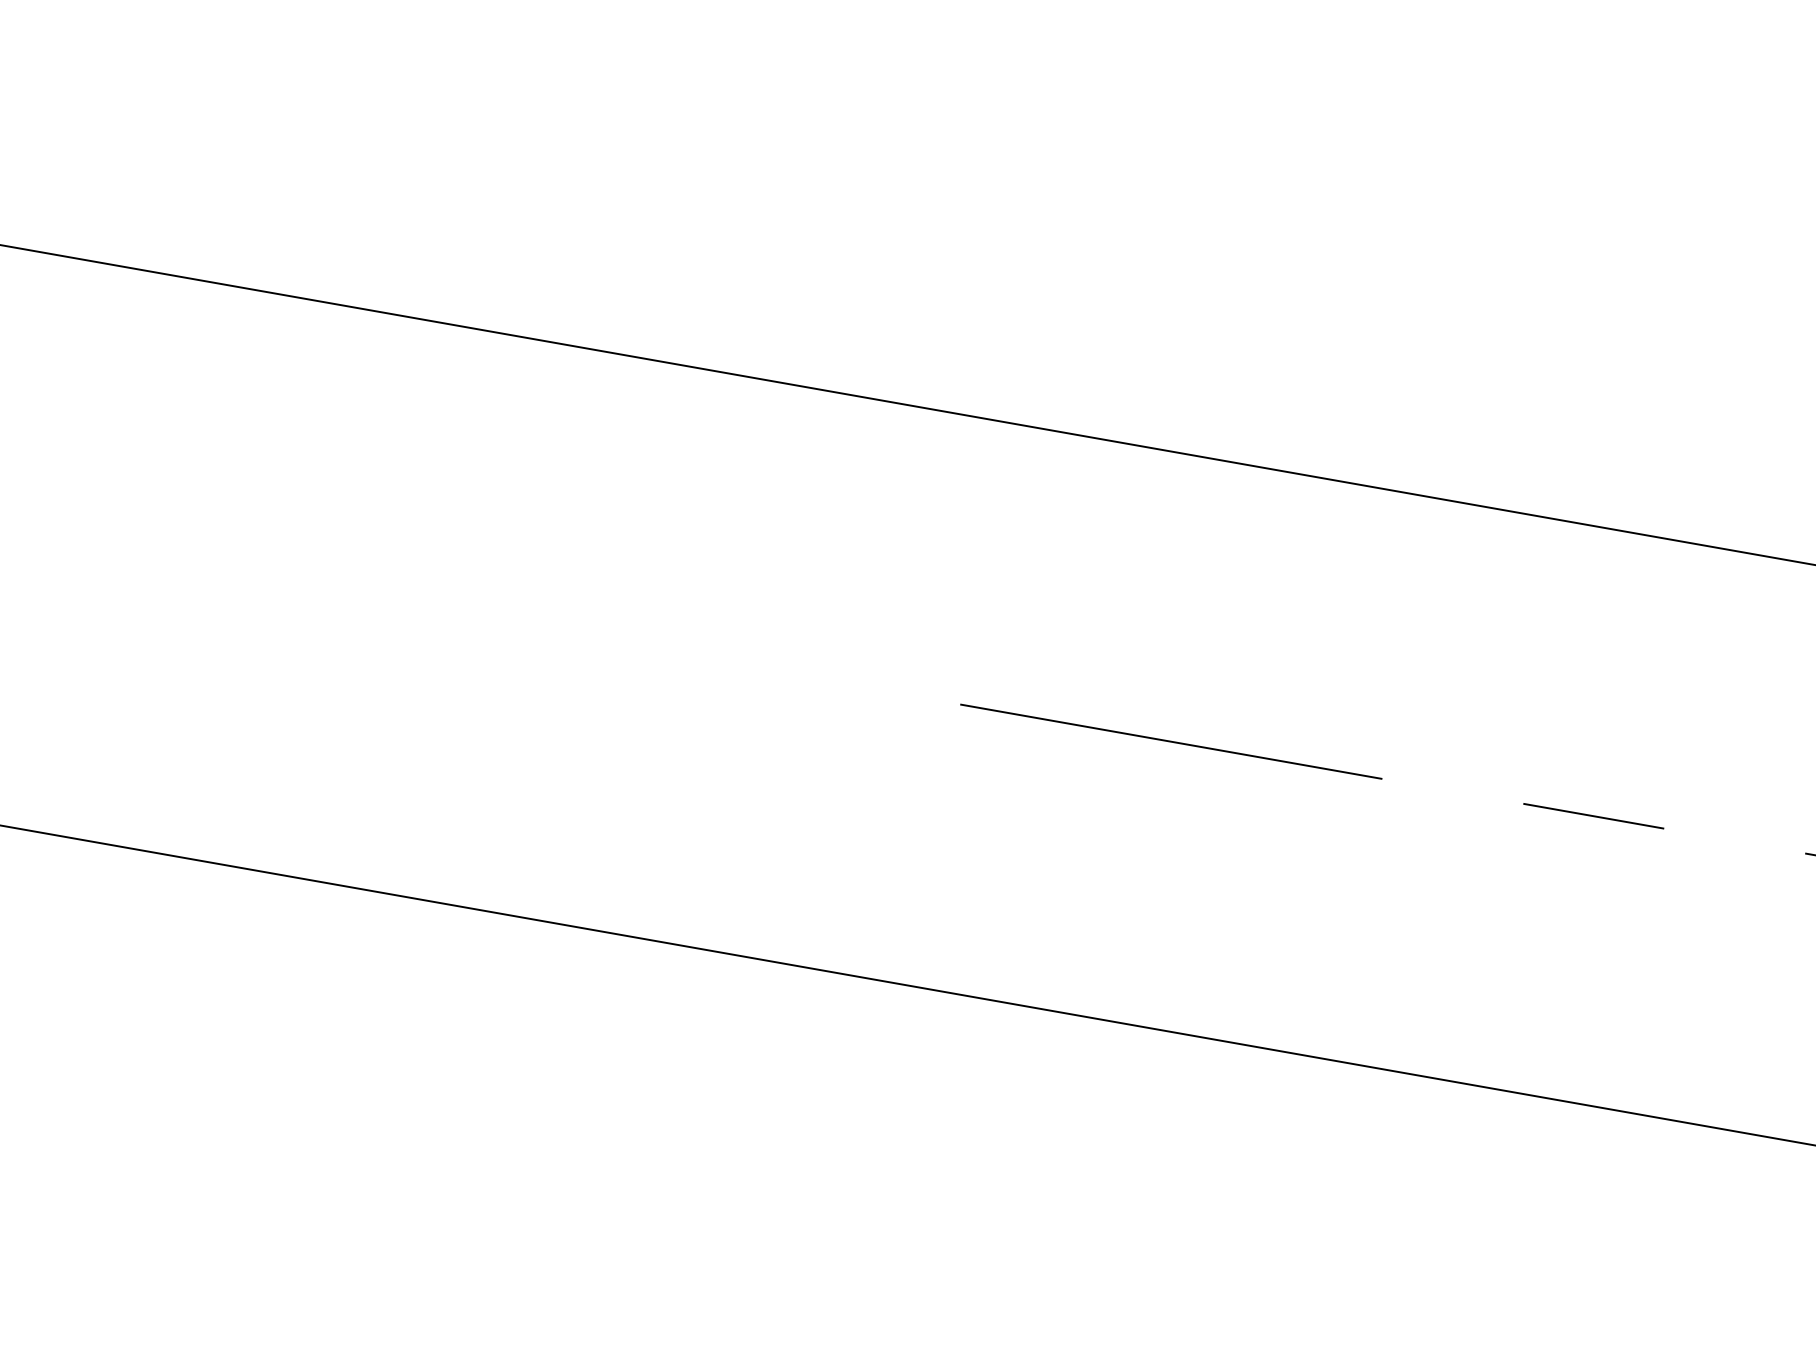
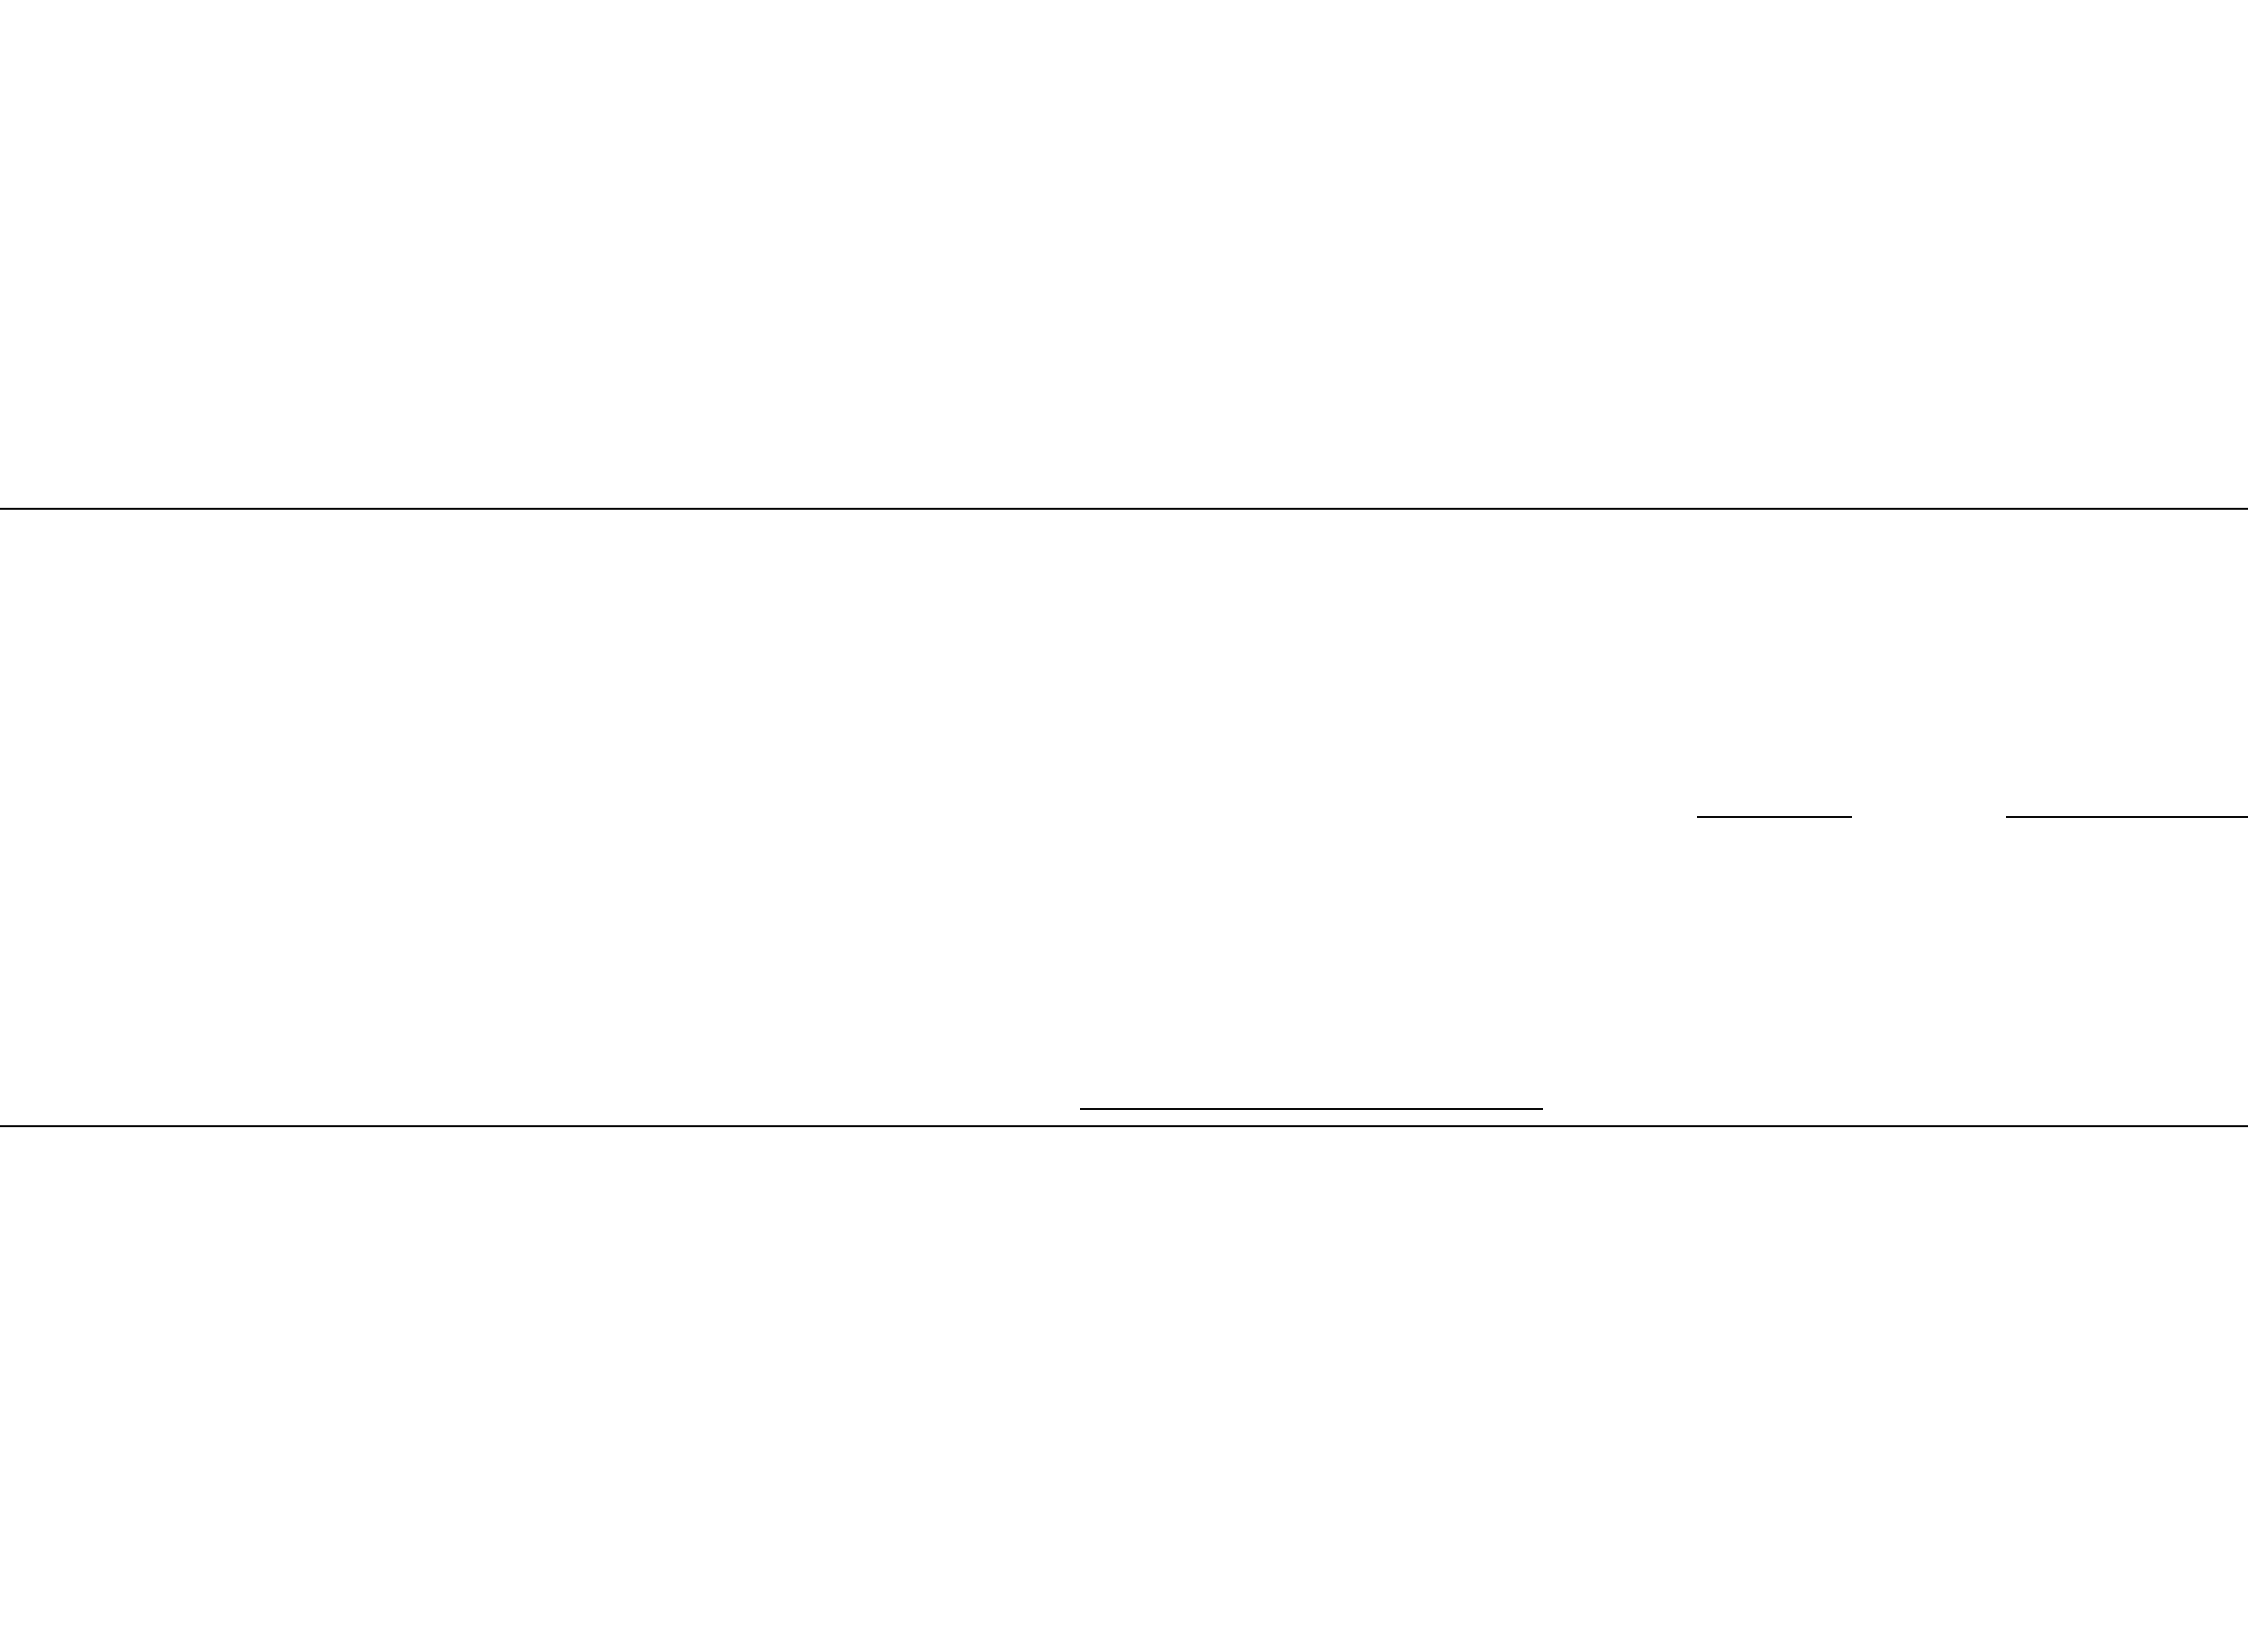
line: (1171, 740) -> (1311, 1108), moved

